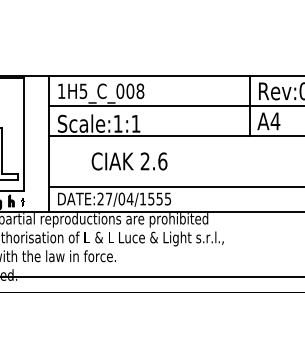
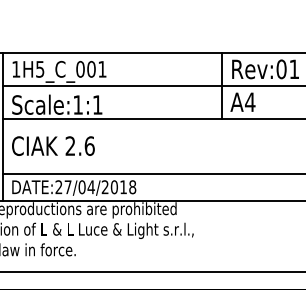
text: (140, 91) -> (102, 69), 1H5_C_008 -> 1H5_C_001
text: (129, 161) -> (53, 146), moved
text: (155, 198) -> (118, 186), DATE:27/04/1555 -> DATE:27/04/2018

